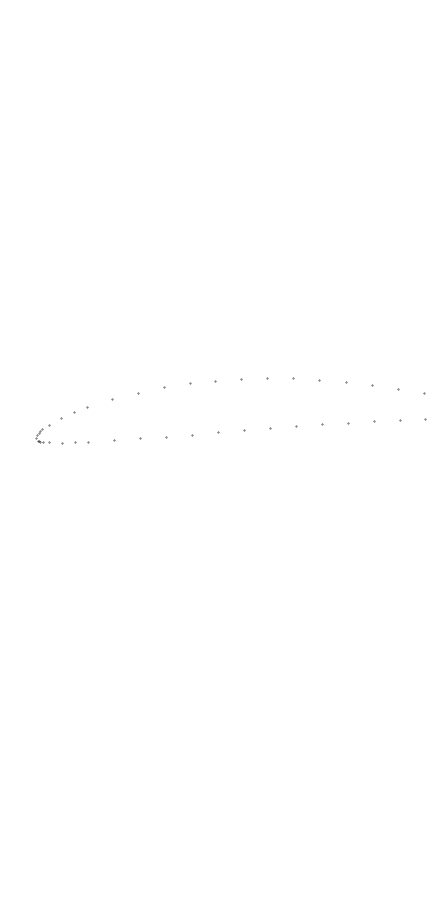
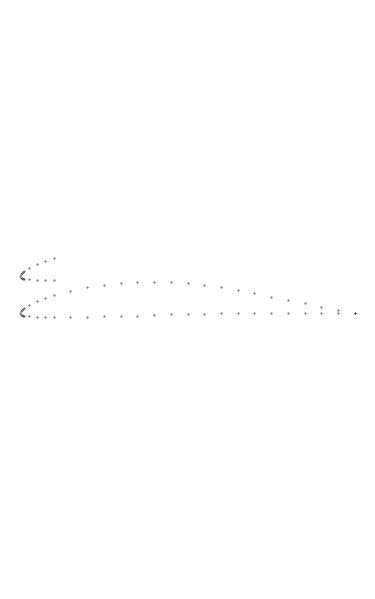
part: (59, 368) -> (37, 269), added

